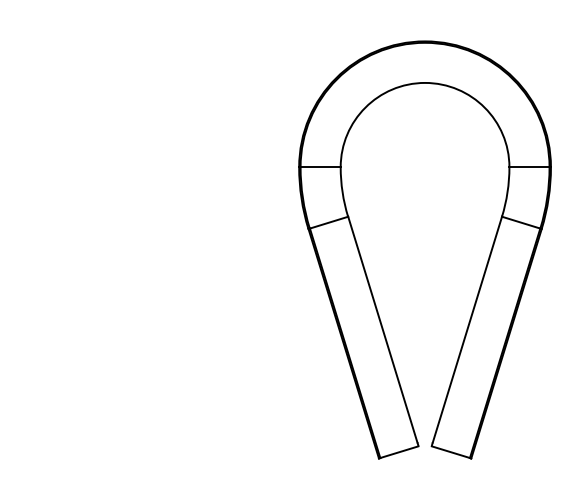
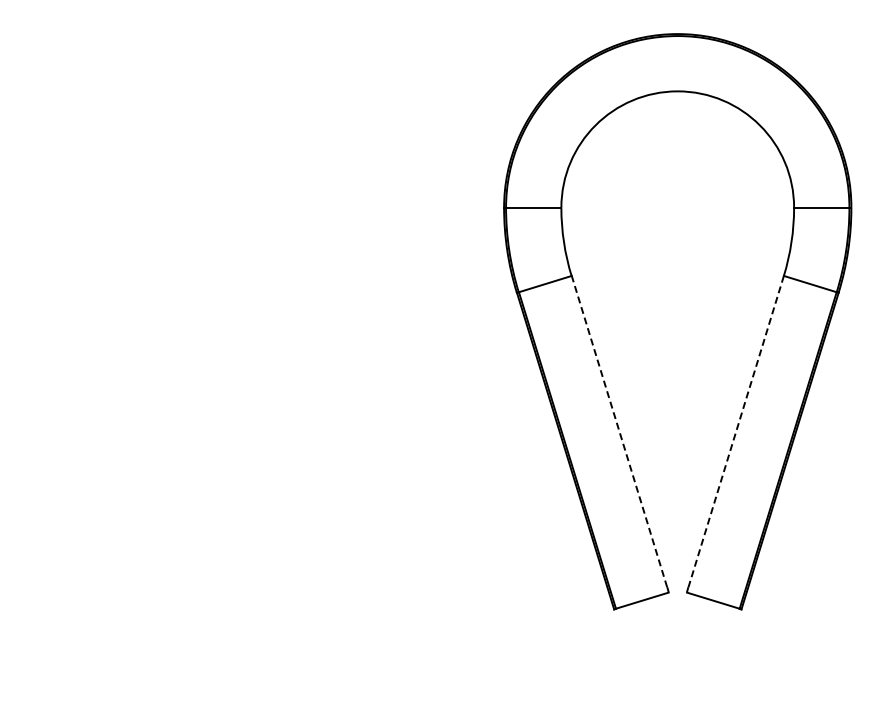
line: (382, 329) -> (619, 431), solid -> dashed
line: (467, 329) -> (736, 431), solid -> dashed

